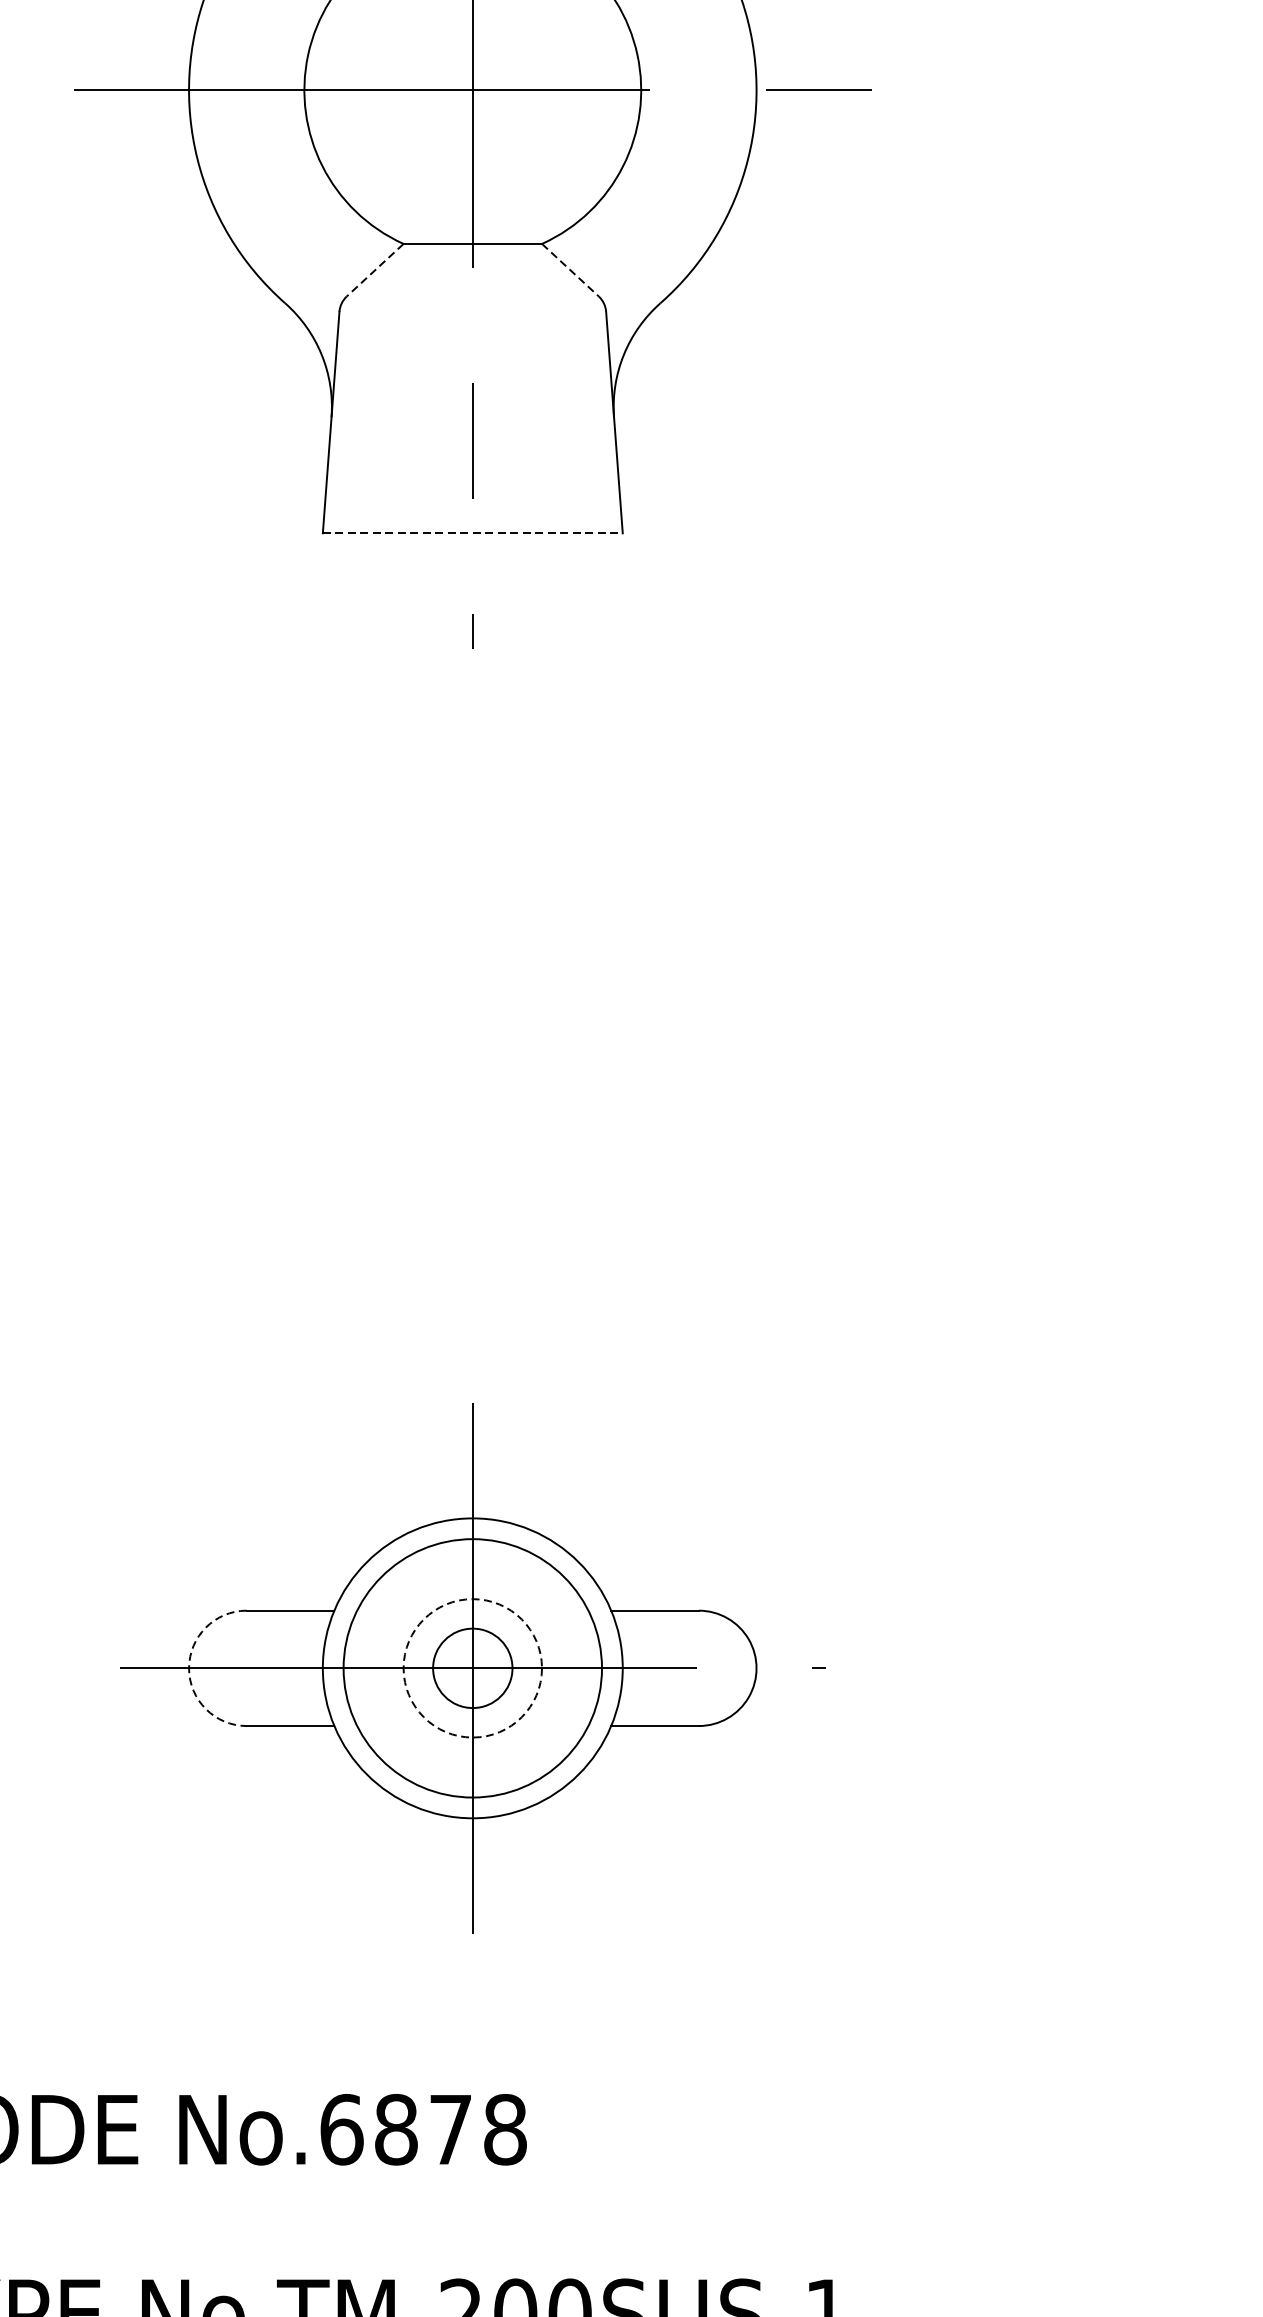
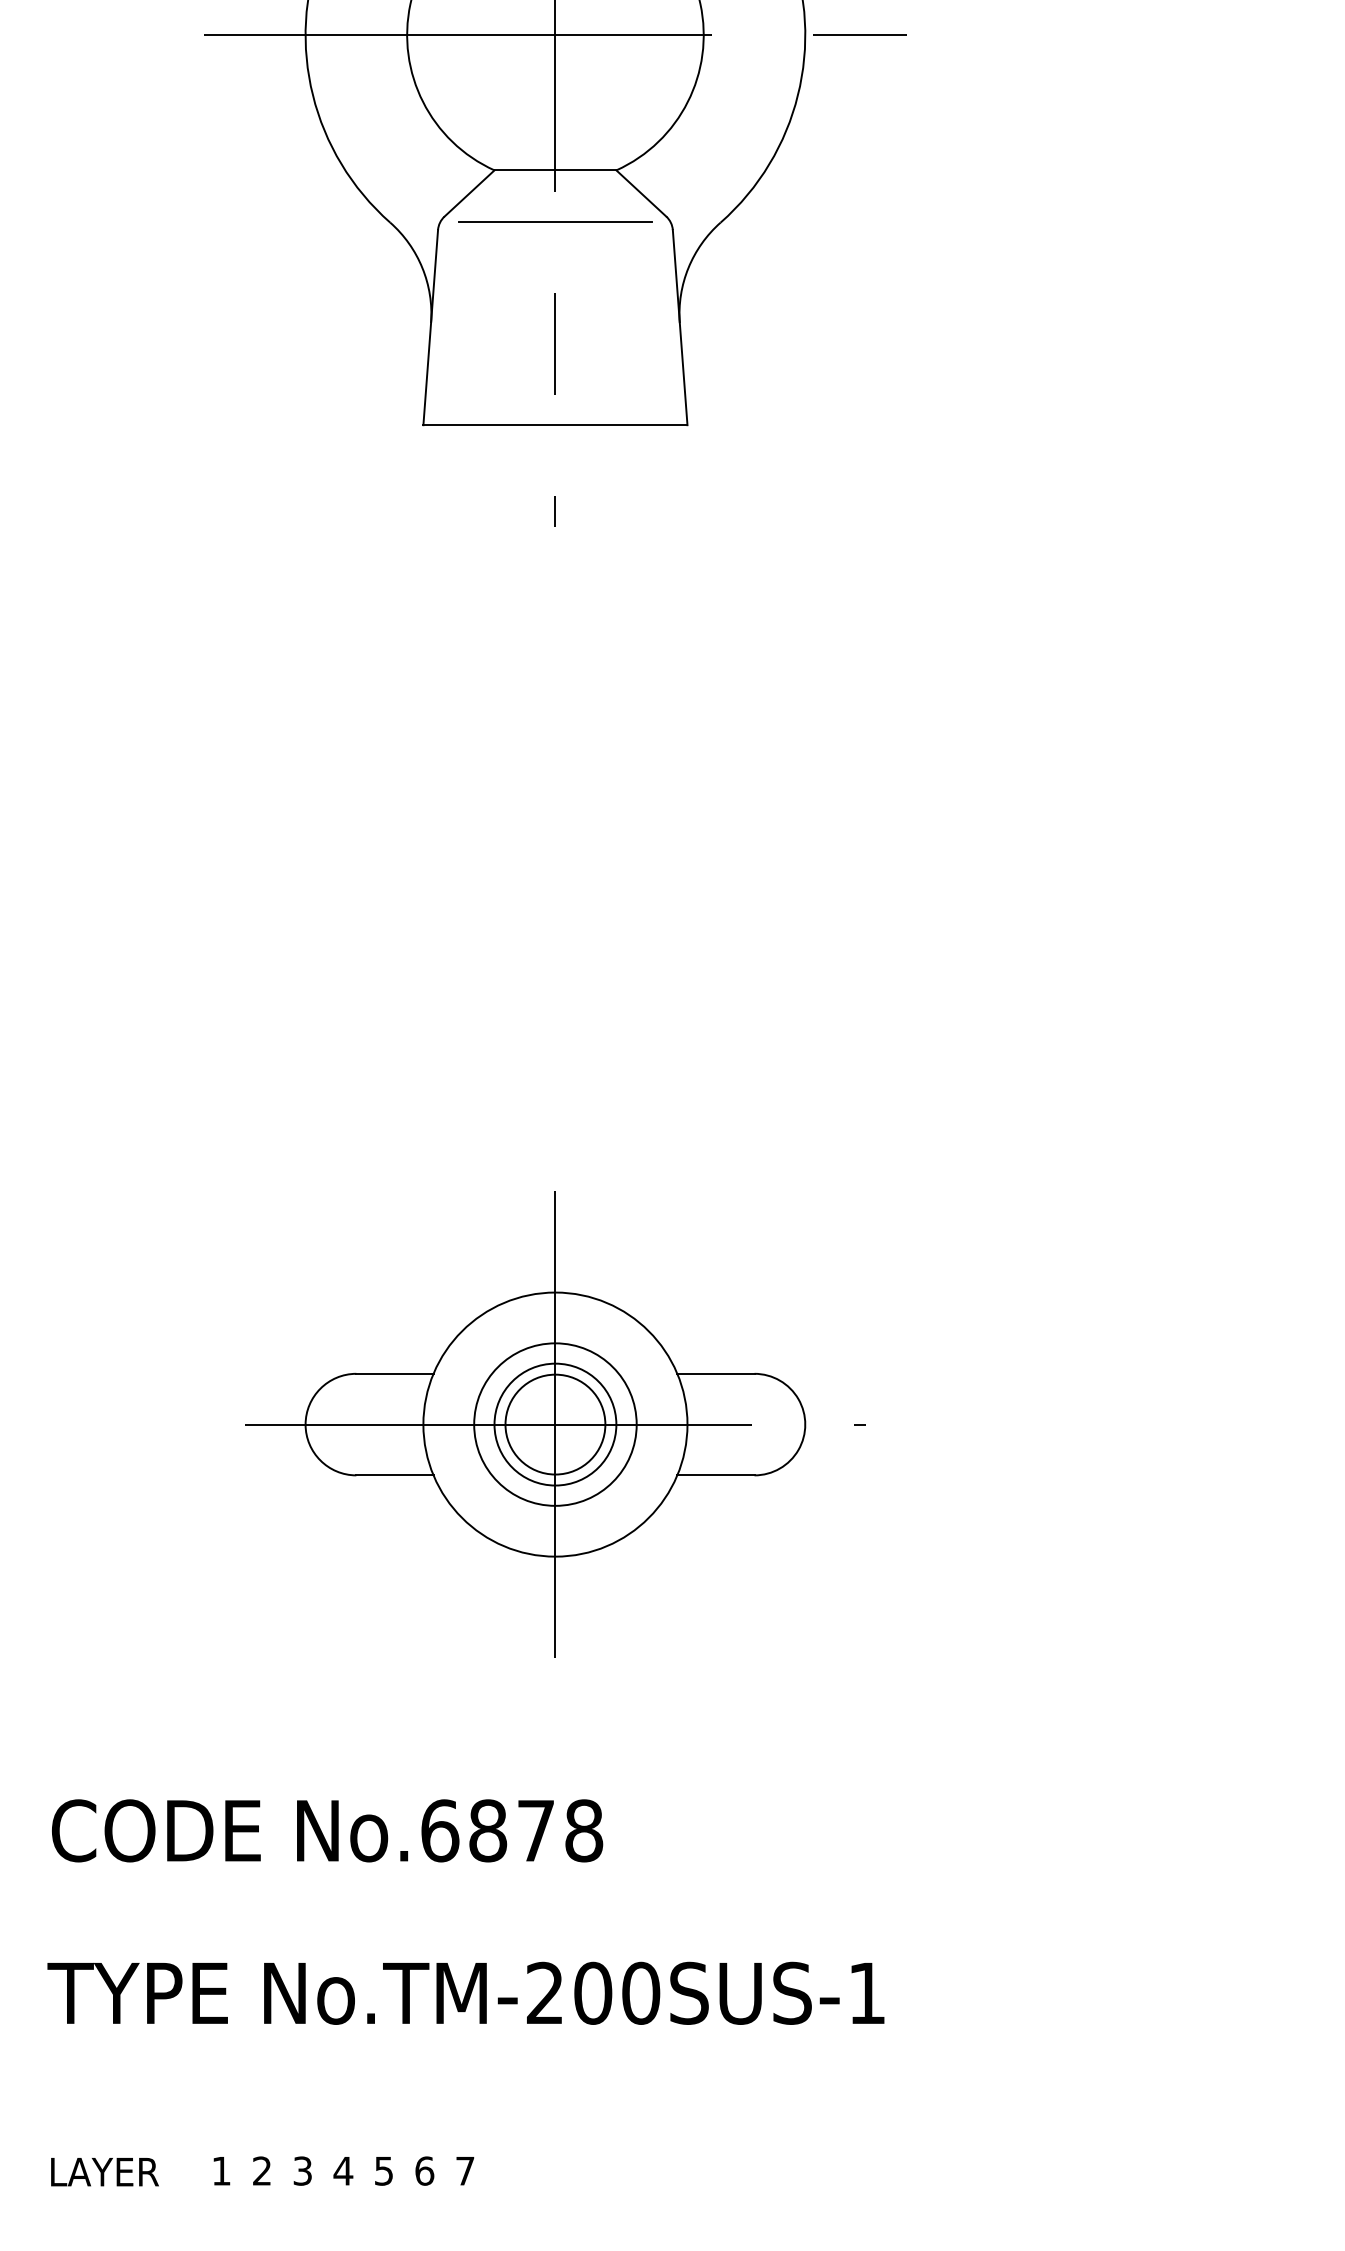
line: (375, 270) -> (469, 193), dashed -> solid
line: (570, 270) -> (641, 193), dashed -> solid
line: (471, 303) -> (554, 222), added
line: (472, 533) -> (555, 425), dashed -> solid
arc: (188, 1668) -> (305, 1424), dashed -> solid
circle: (472, 1668) -> (555, 1424), dashed -> solid
circle: (472, 1668) -> (555, 1424), size x0.71
circle: (472, 1668) -> (555, 1424), size x1.43

